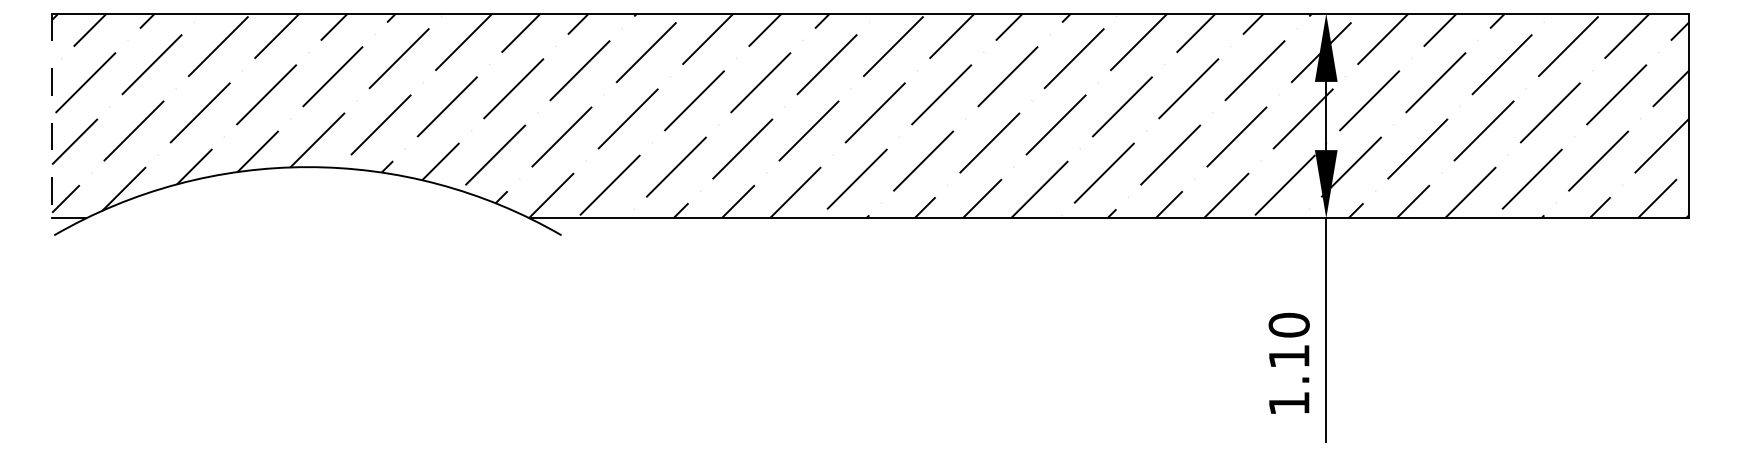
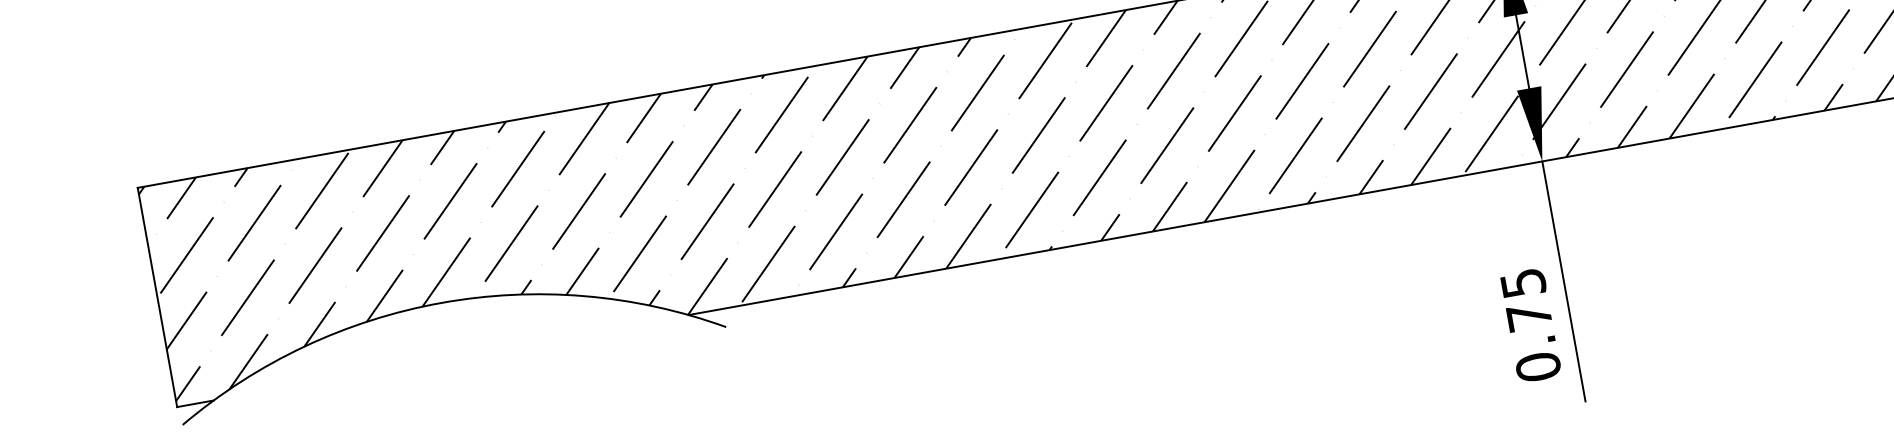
line: (52, 116) -> (157, 297), dashed -> solid
text: (1288, 363) -> (1529, 324), 1.10 -> 0.75

